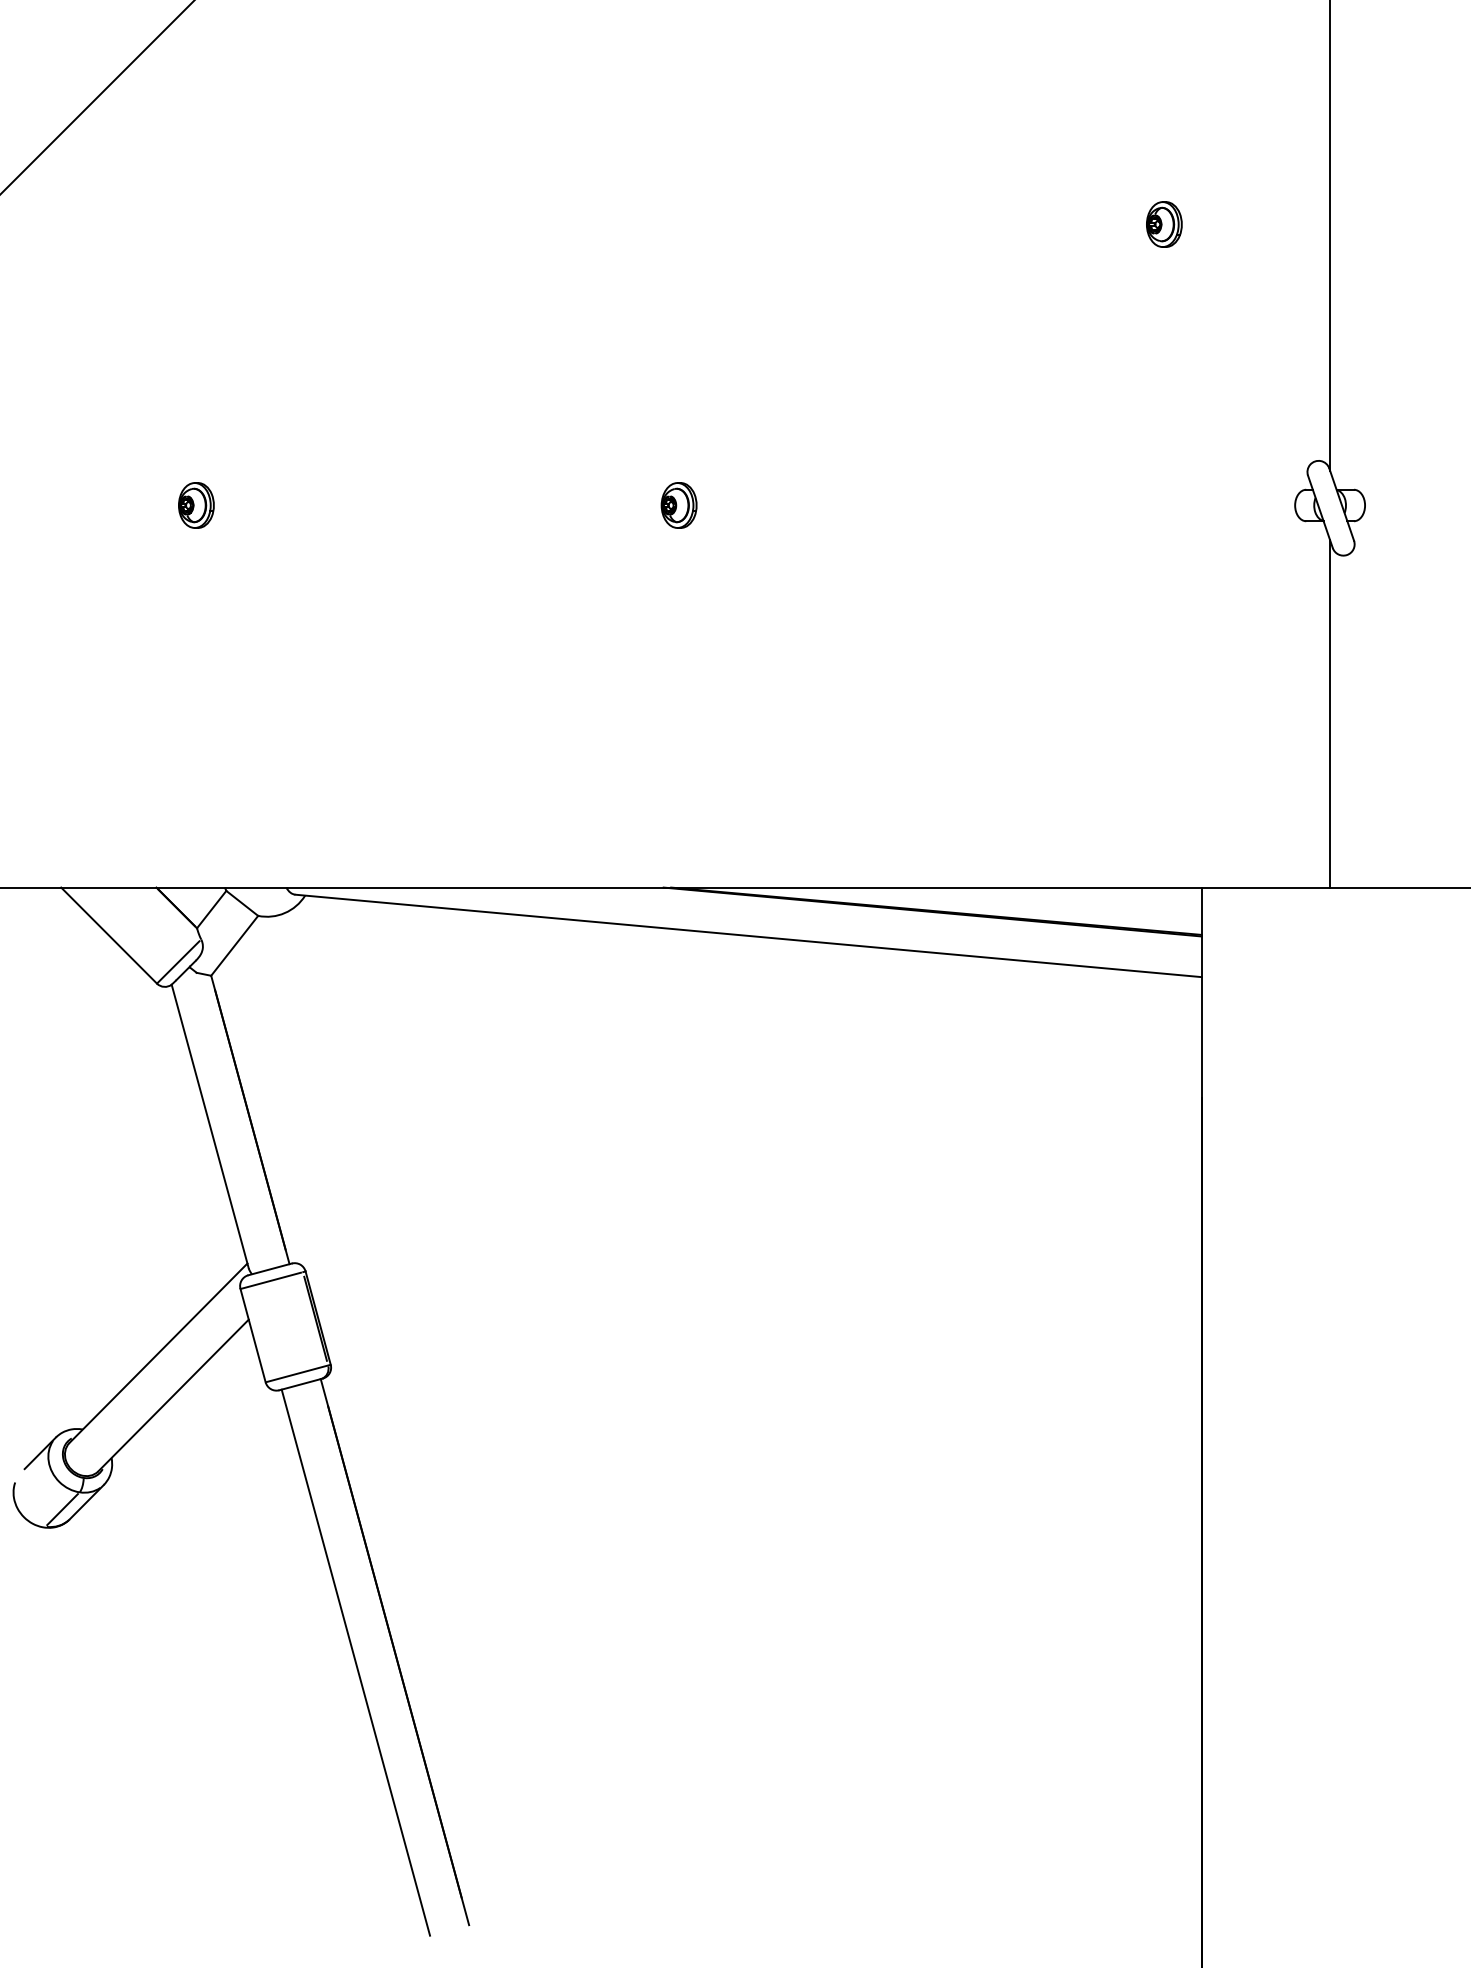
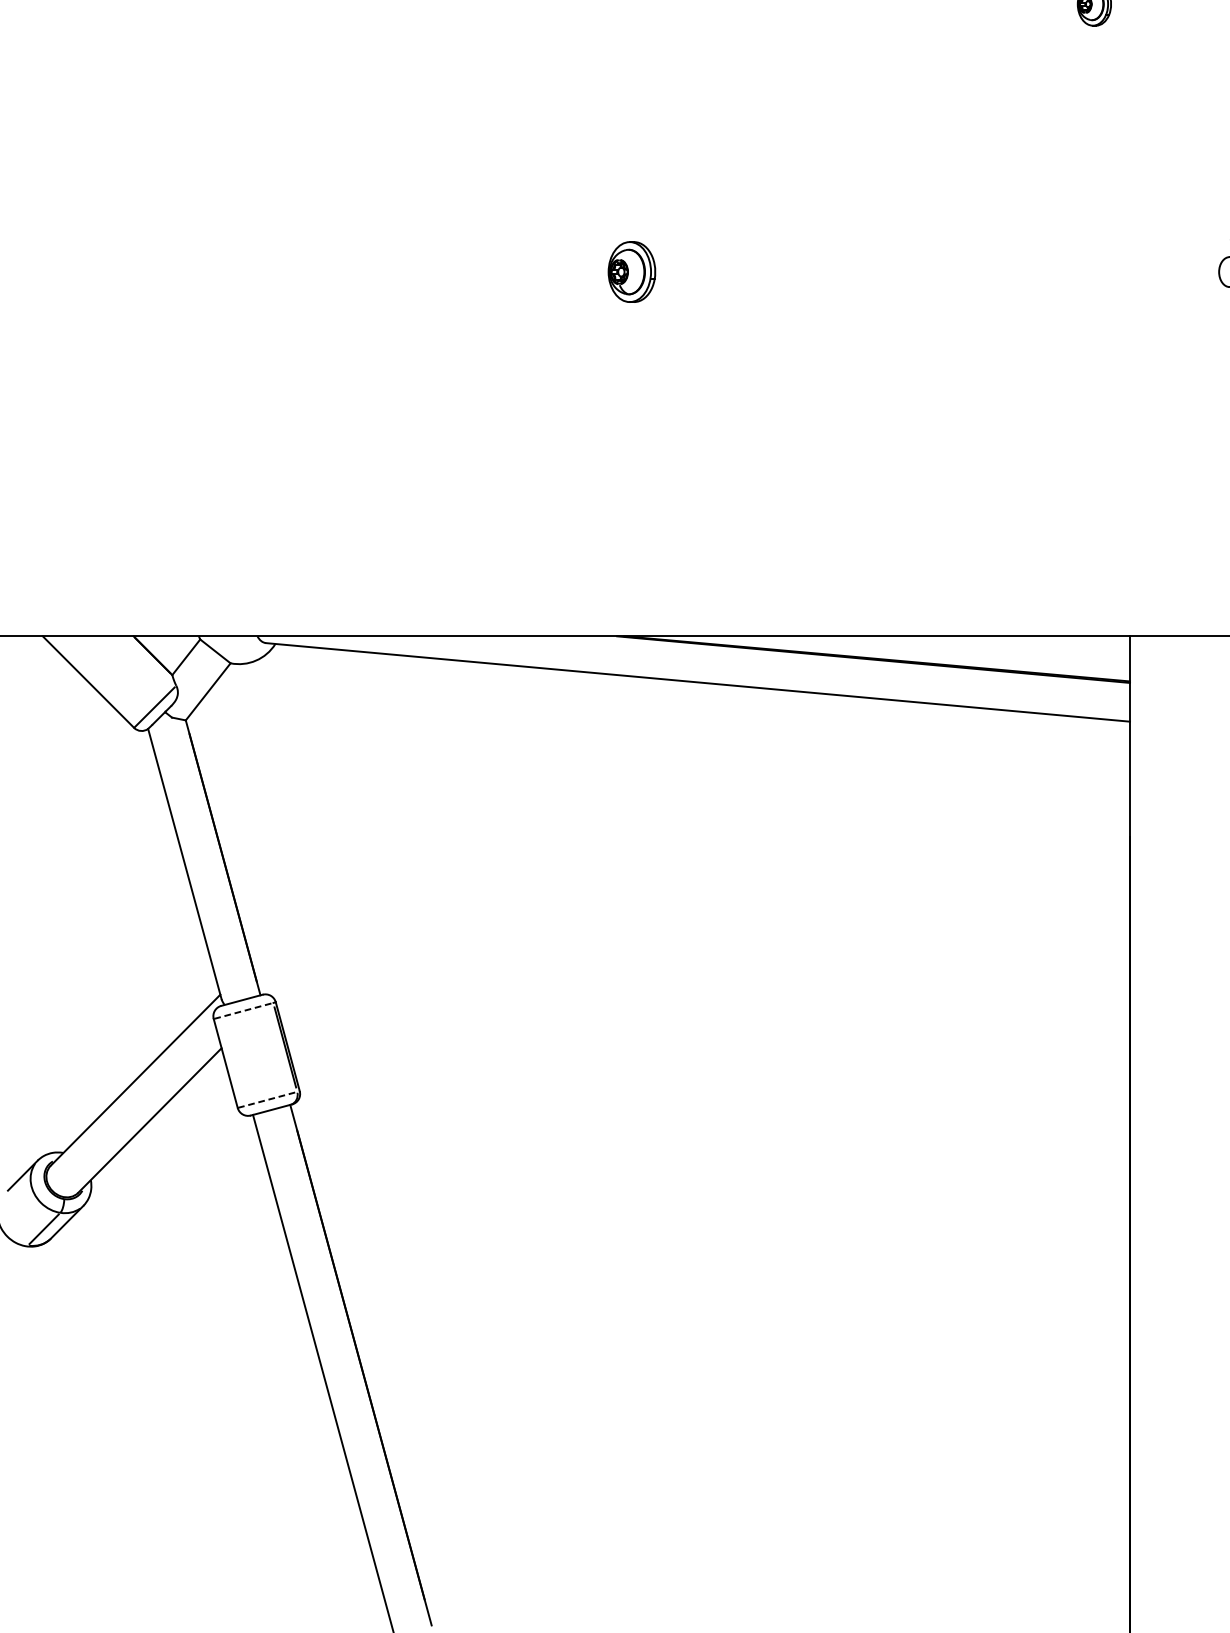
part: (196, 505) -> (171, 272), removed
part: (678, 505) -> (631, 272), size x1.4
line: (270, 1280) -> (242, 1010), solid -> dashed
line: (298, 1373) -> (269, 1099), solid -> dashed

